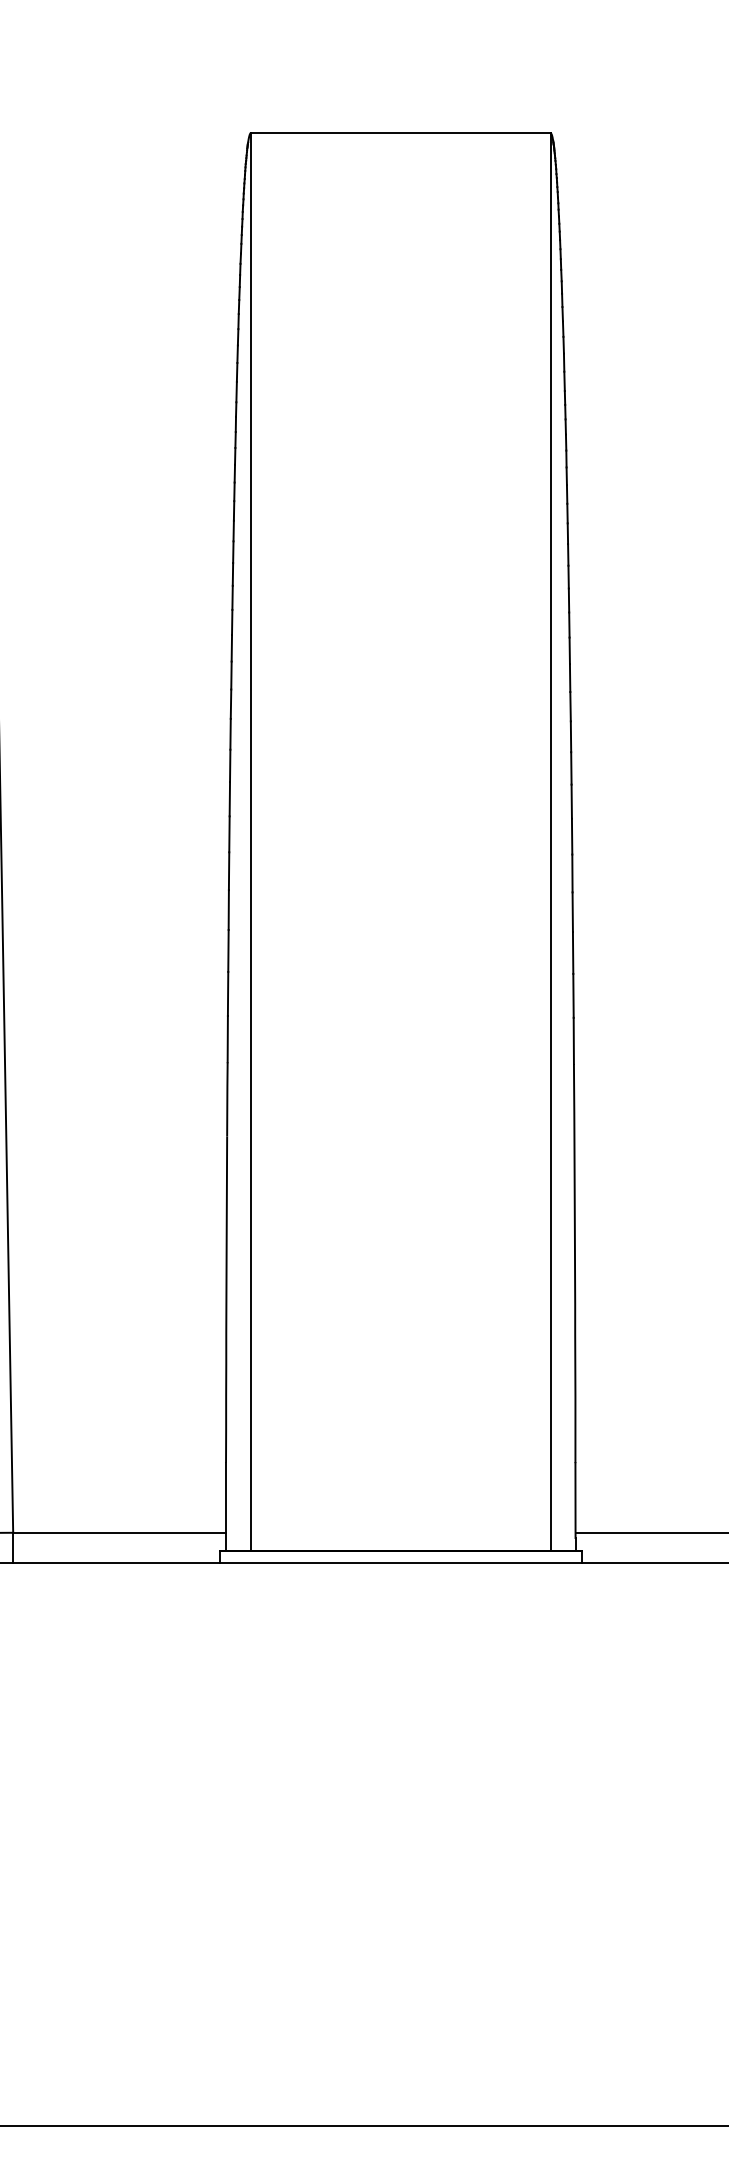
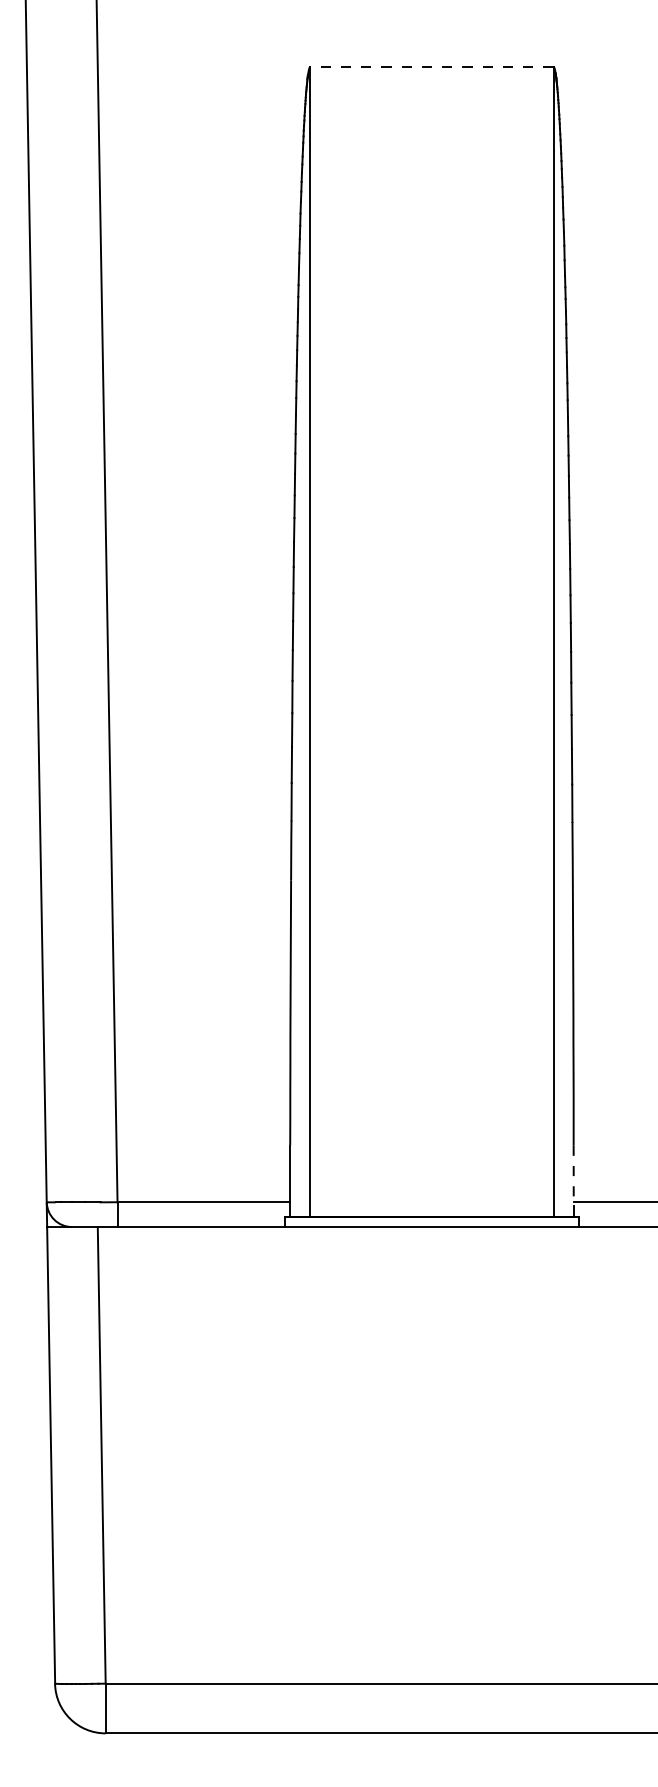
line: (400, 132) -> (431, 66), solid -> dashed
line: (575, 1501) -> (573, 1176), solid -> dashed

